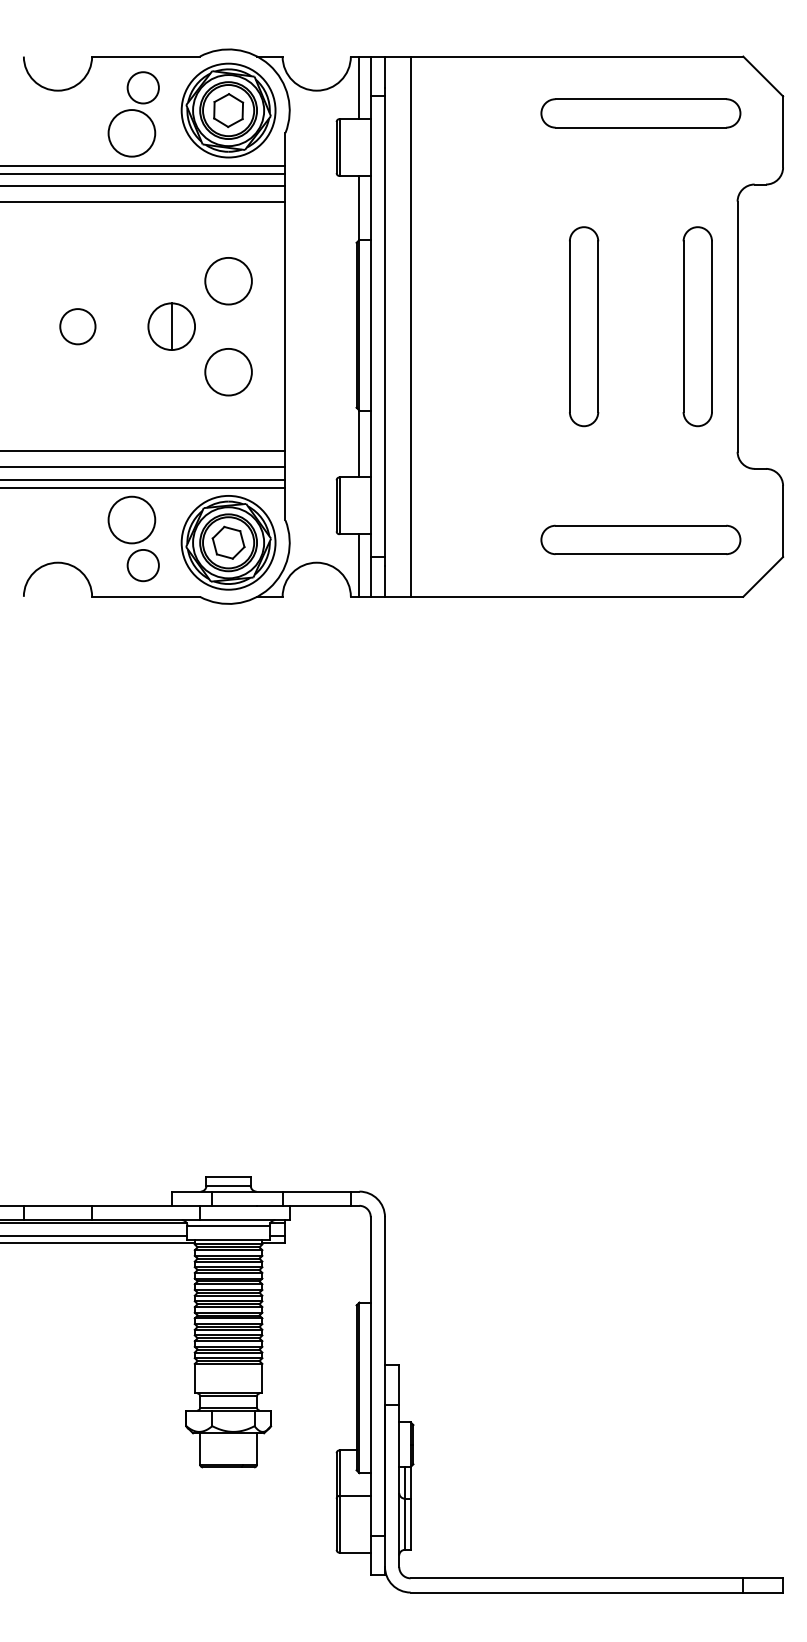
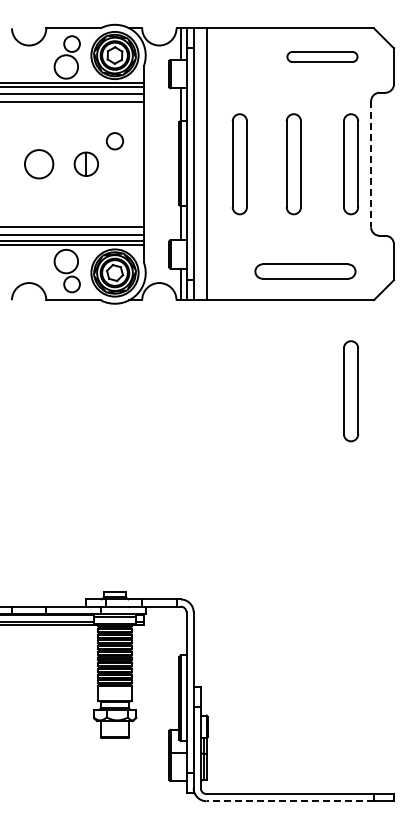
part: (640, 112) -> (322, 56), size x0.7
circle: (227, 279) -> (114, 140), size x0.7
circle: (78, 327) -> (39, 164), size x1.6
part: (476, 327) -> (239, 164), added
line: (738, 327) -> (371, 164), solid -> dashed
circle: (227, 370) -> (114, 186), removed
part: (640, 539) -> (305, 271), moved
part: (698, 778) -> (351, 391), added
line: (577, 1593) -> (290, 801), solid -> dashed

